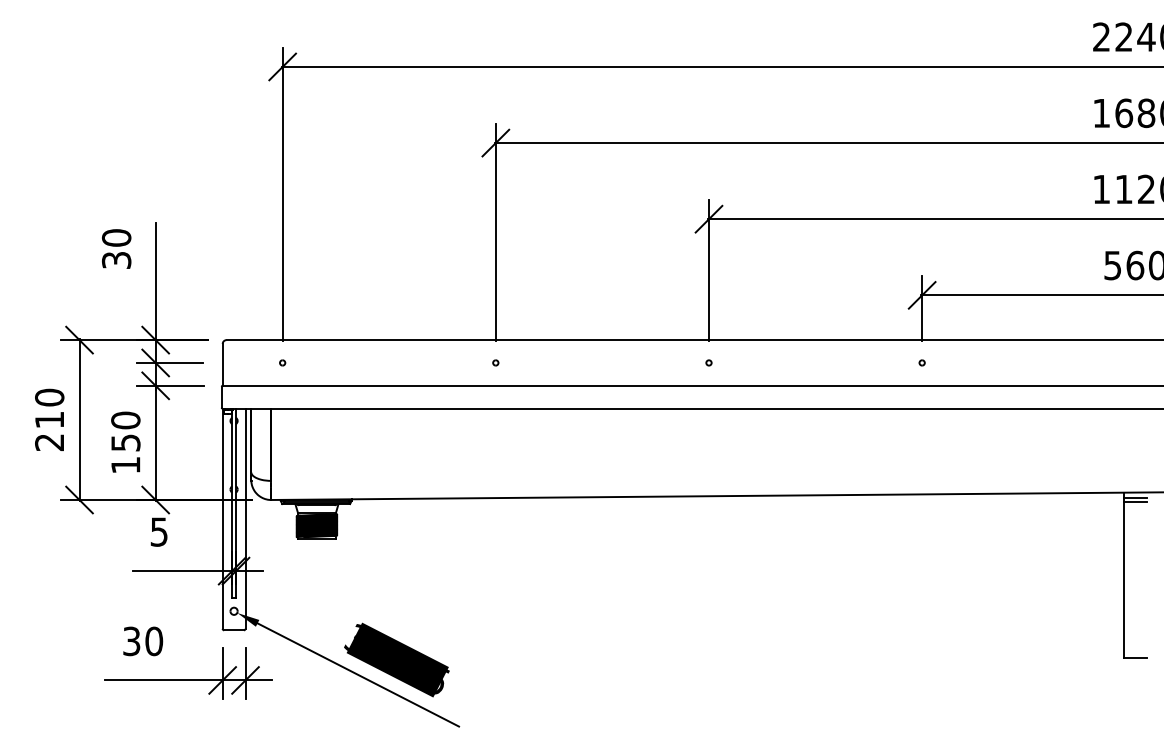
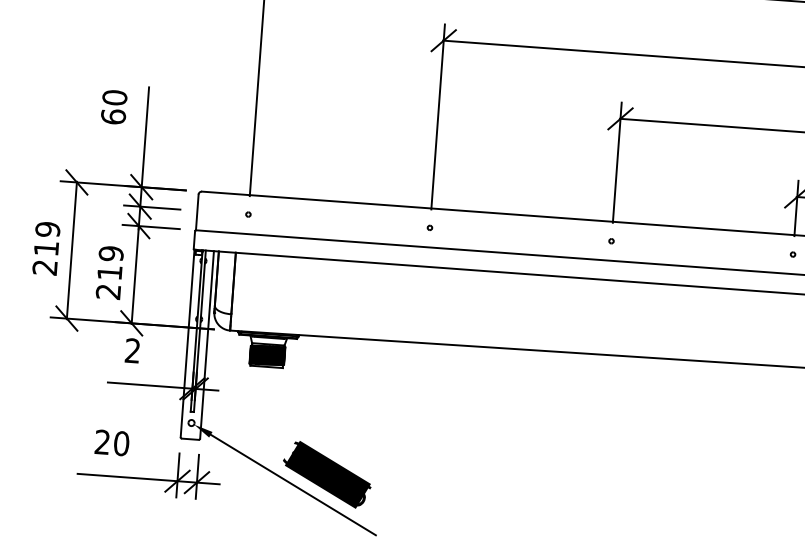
text: (116, 260) -> (113, 116), 30 -> 60
text: (49, 397) -> (47, 229), 210 -> 219
text: (125, 442) -> (109, 272), 150 -> 219
text: (158, 531) -> (132, 350), 5 -> 2
text: (131, 641) -> (102, 442), 30 -> 20

